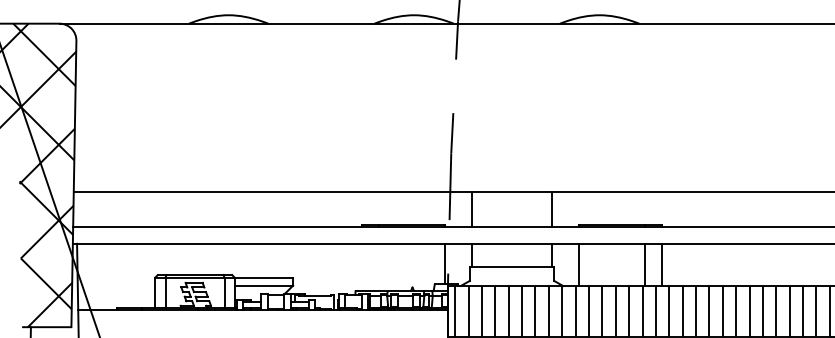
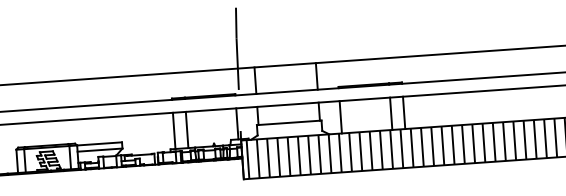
line: (361, 267) -> (173, 130), added
line: (378, 267) -> (186, 130), added

